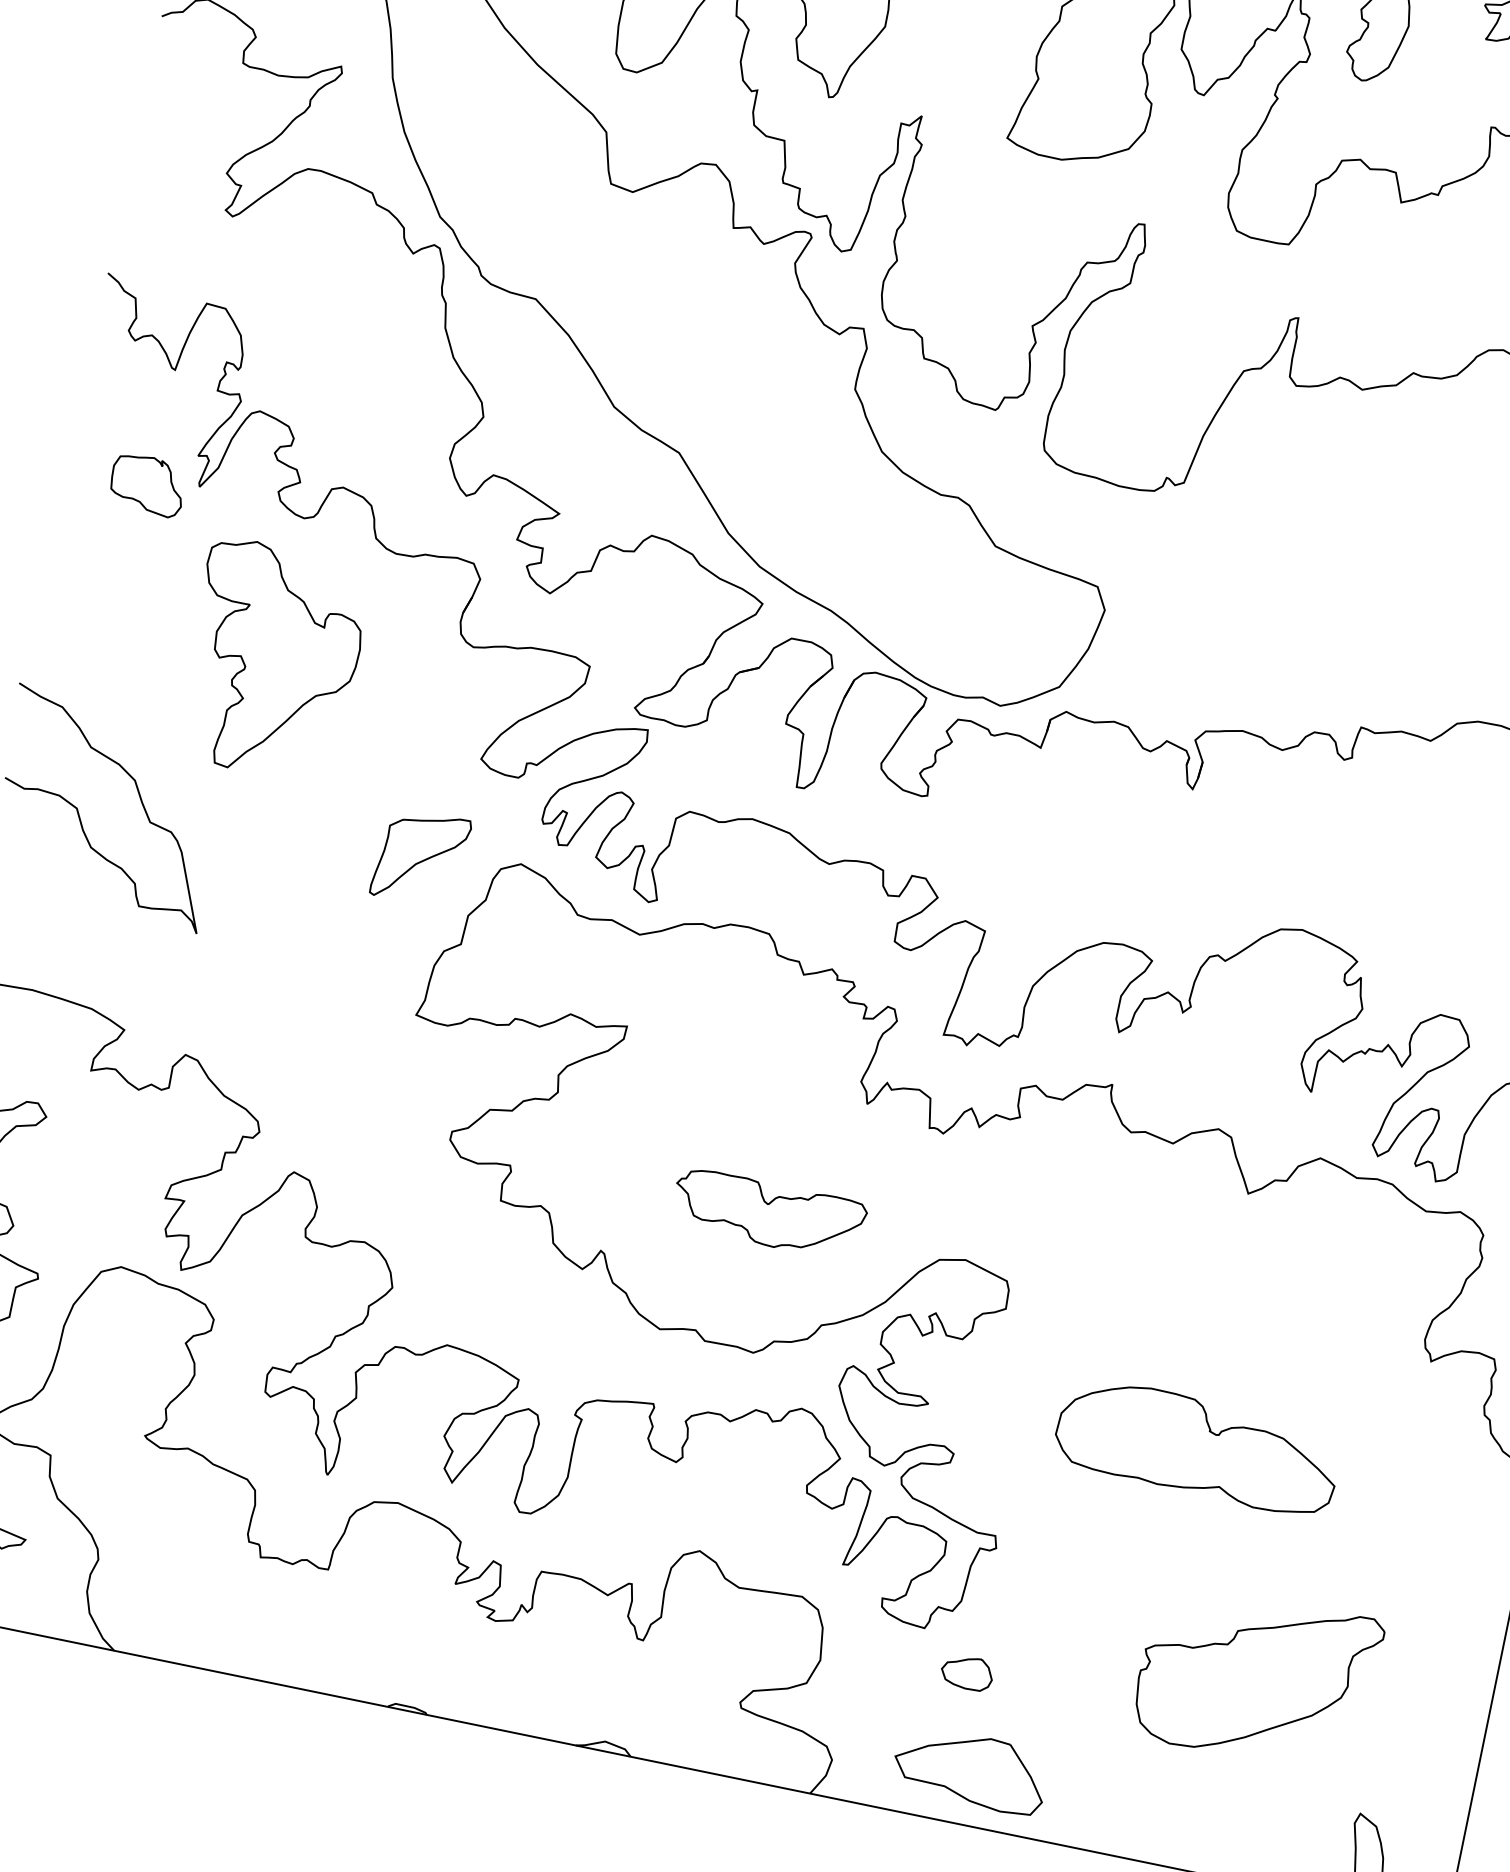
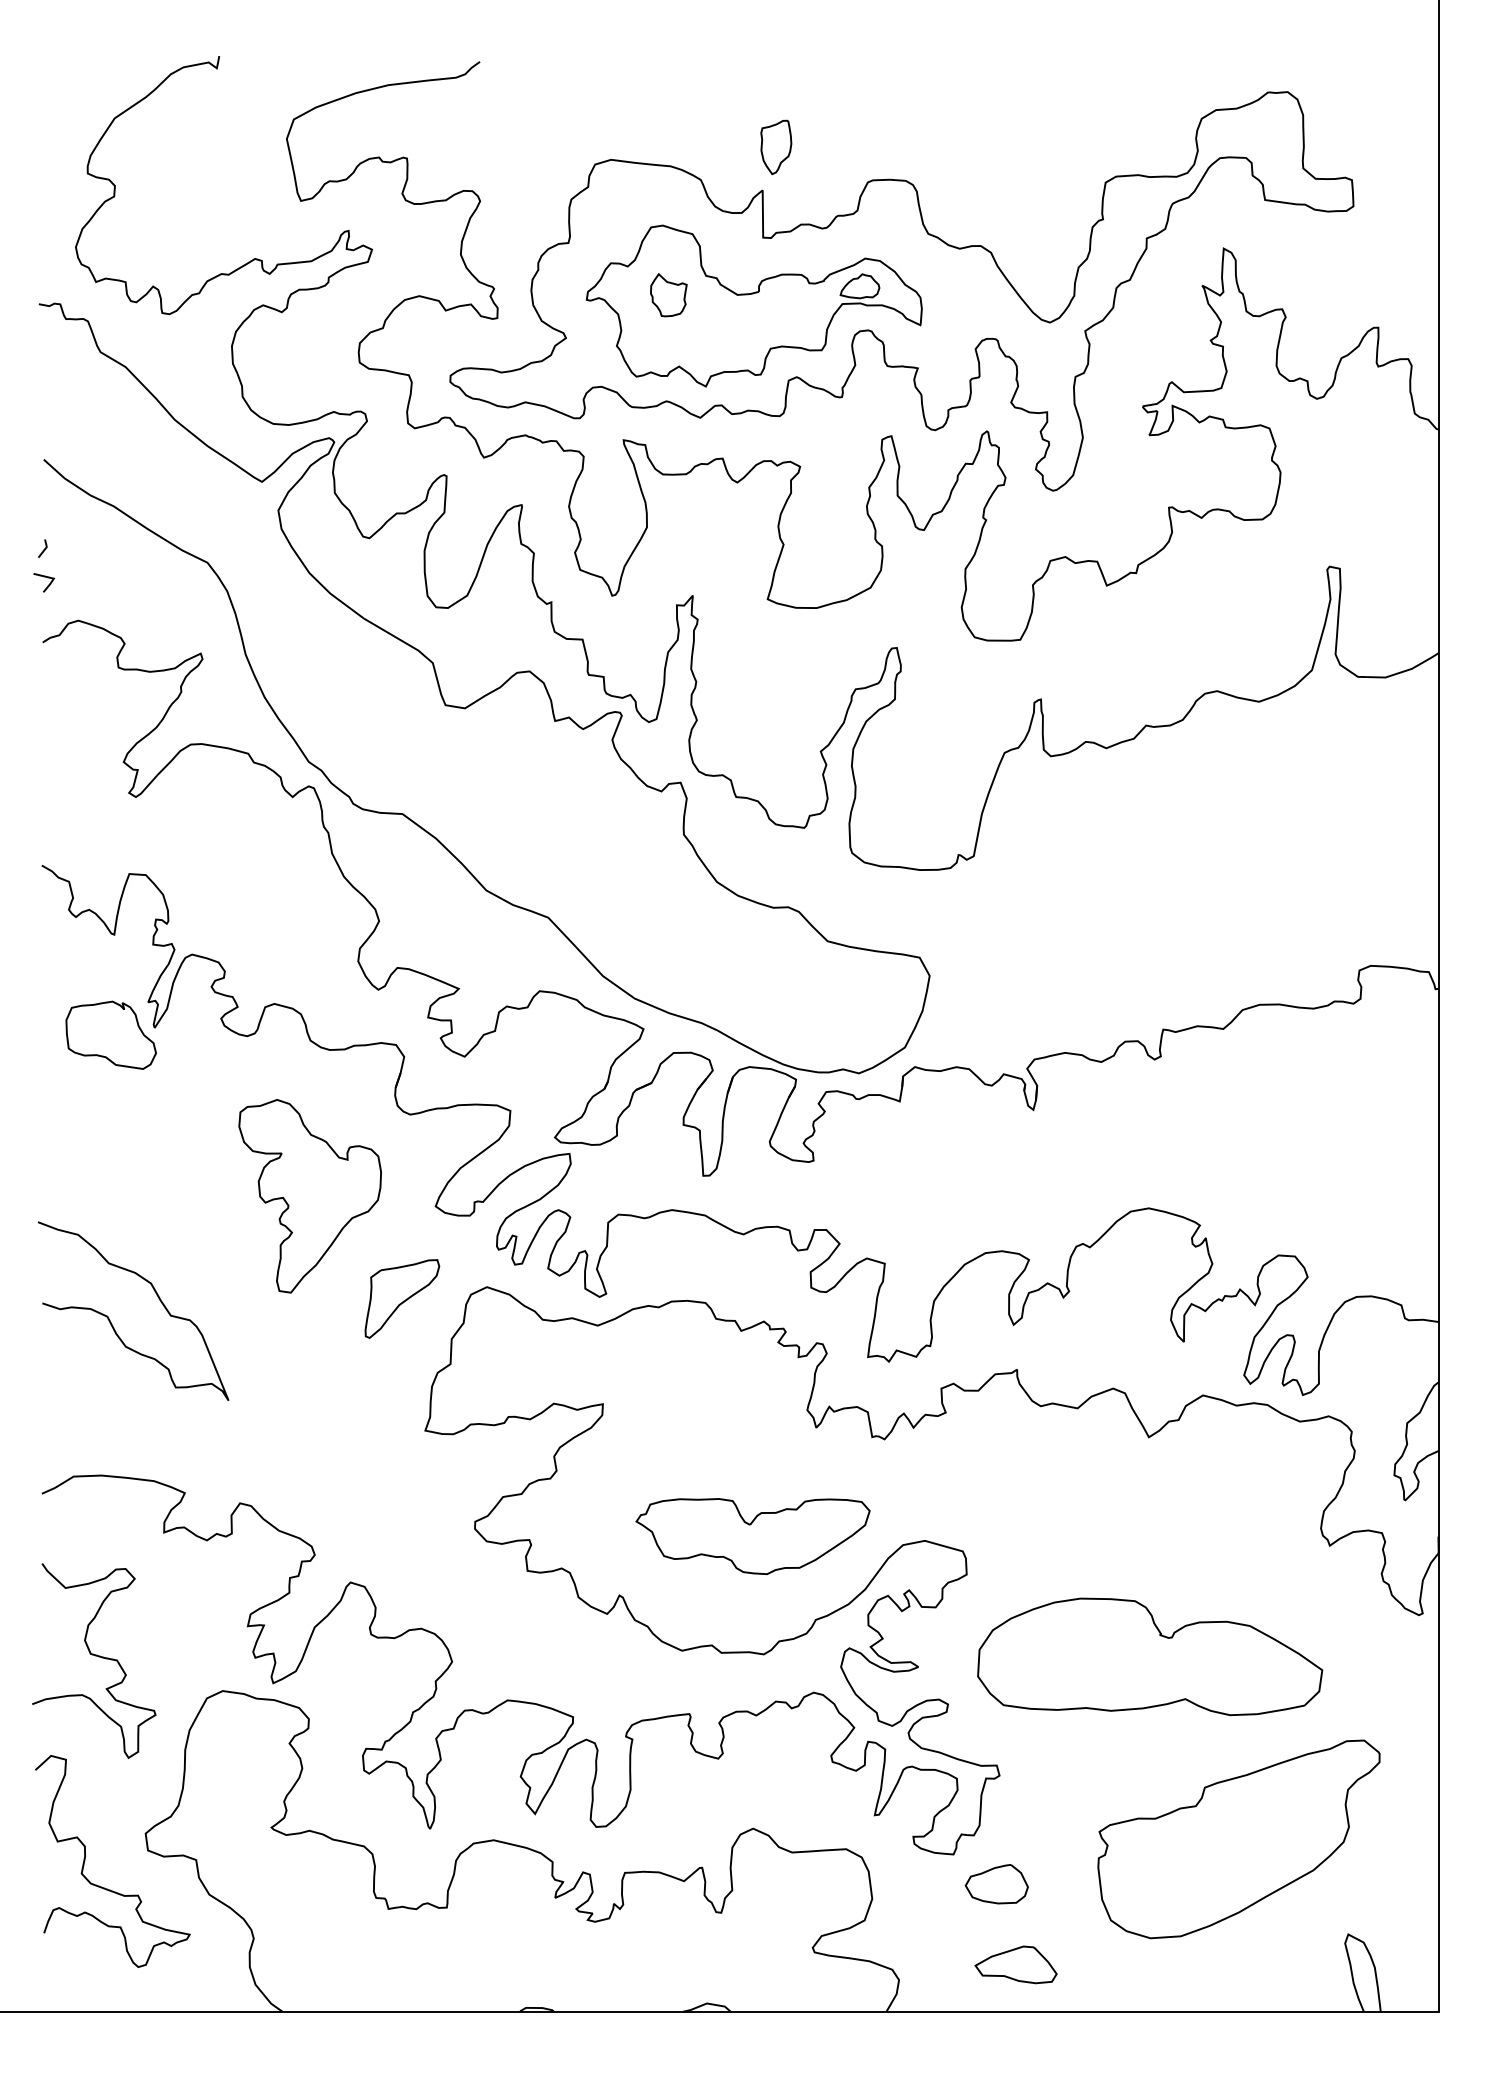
part: (147, 484) -> (110, 1034), size x1.43
part: (271, 660) -> (309, 1196), moved
part: (768, 1214) -> (752, 1536), size x1.43
part: (1198, 1446) -> (1150, 1656), size x1.43
part: (966, 1672) -> (996, 1884), size x1.43
part: (1256, 1678) -> (1238, 1839), size x1.43
part: (969, 1769) -> (1015, 1964), size x0.62

